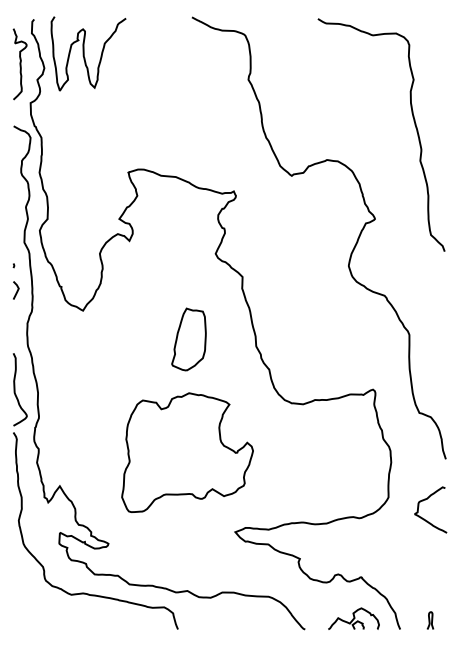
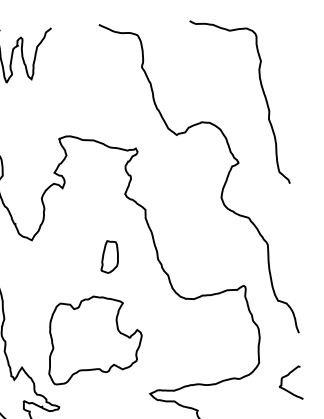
part: (189, 339) -> (109, 256), size x0.71
part: (187, 452) -> (94, 339), moved
curve: (425, 500) -> (286, 376), moved

